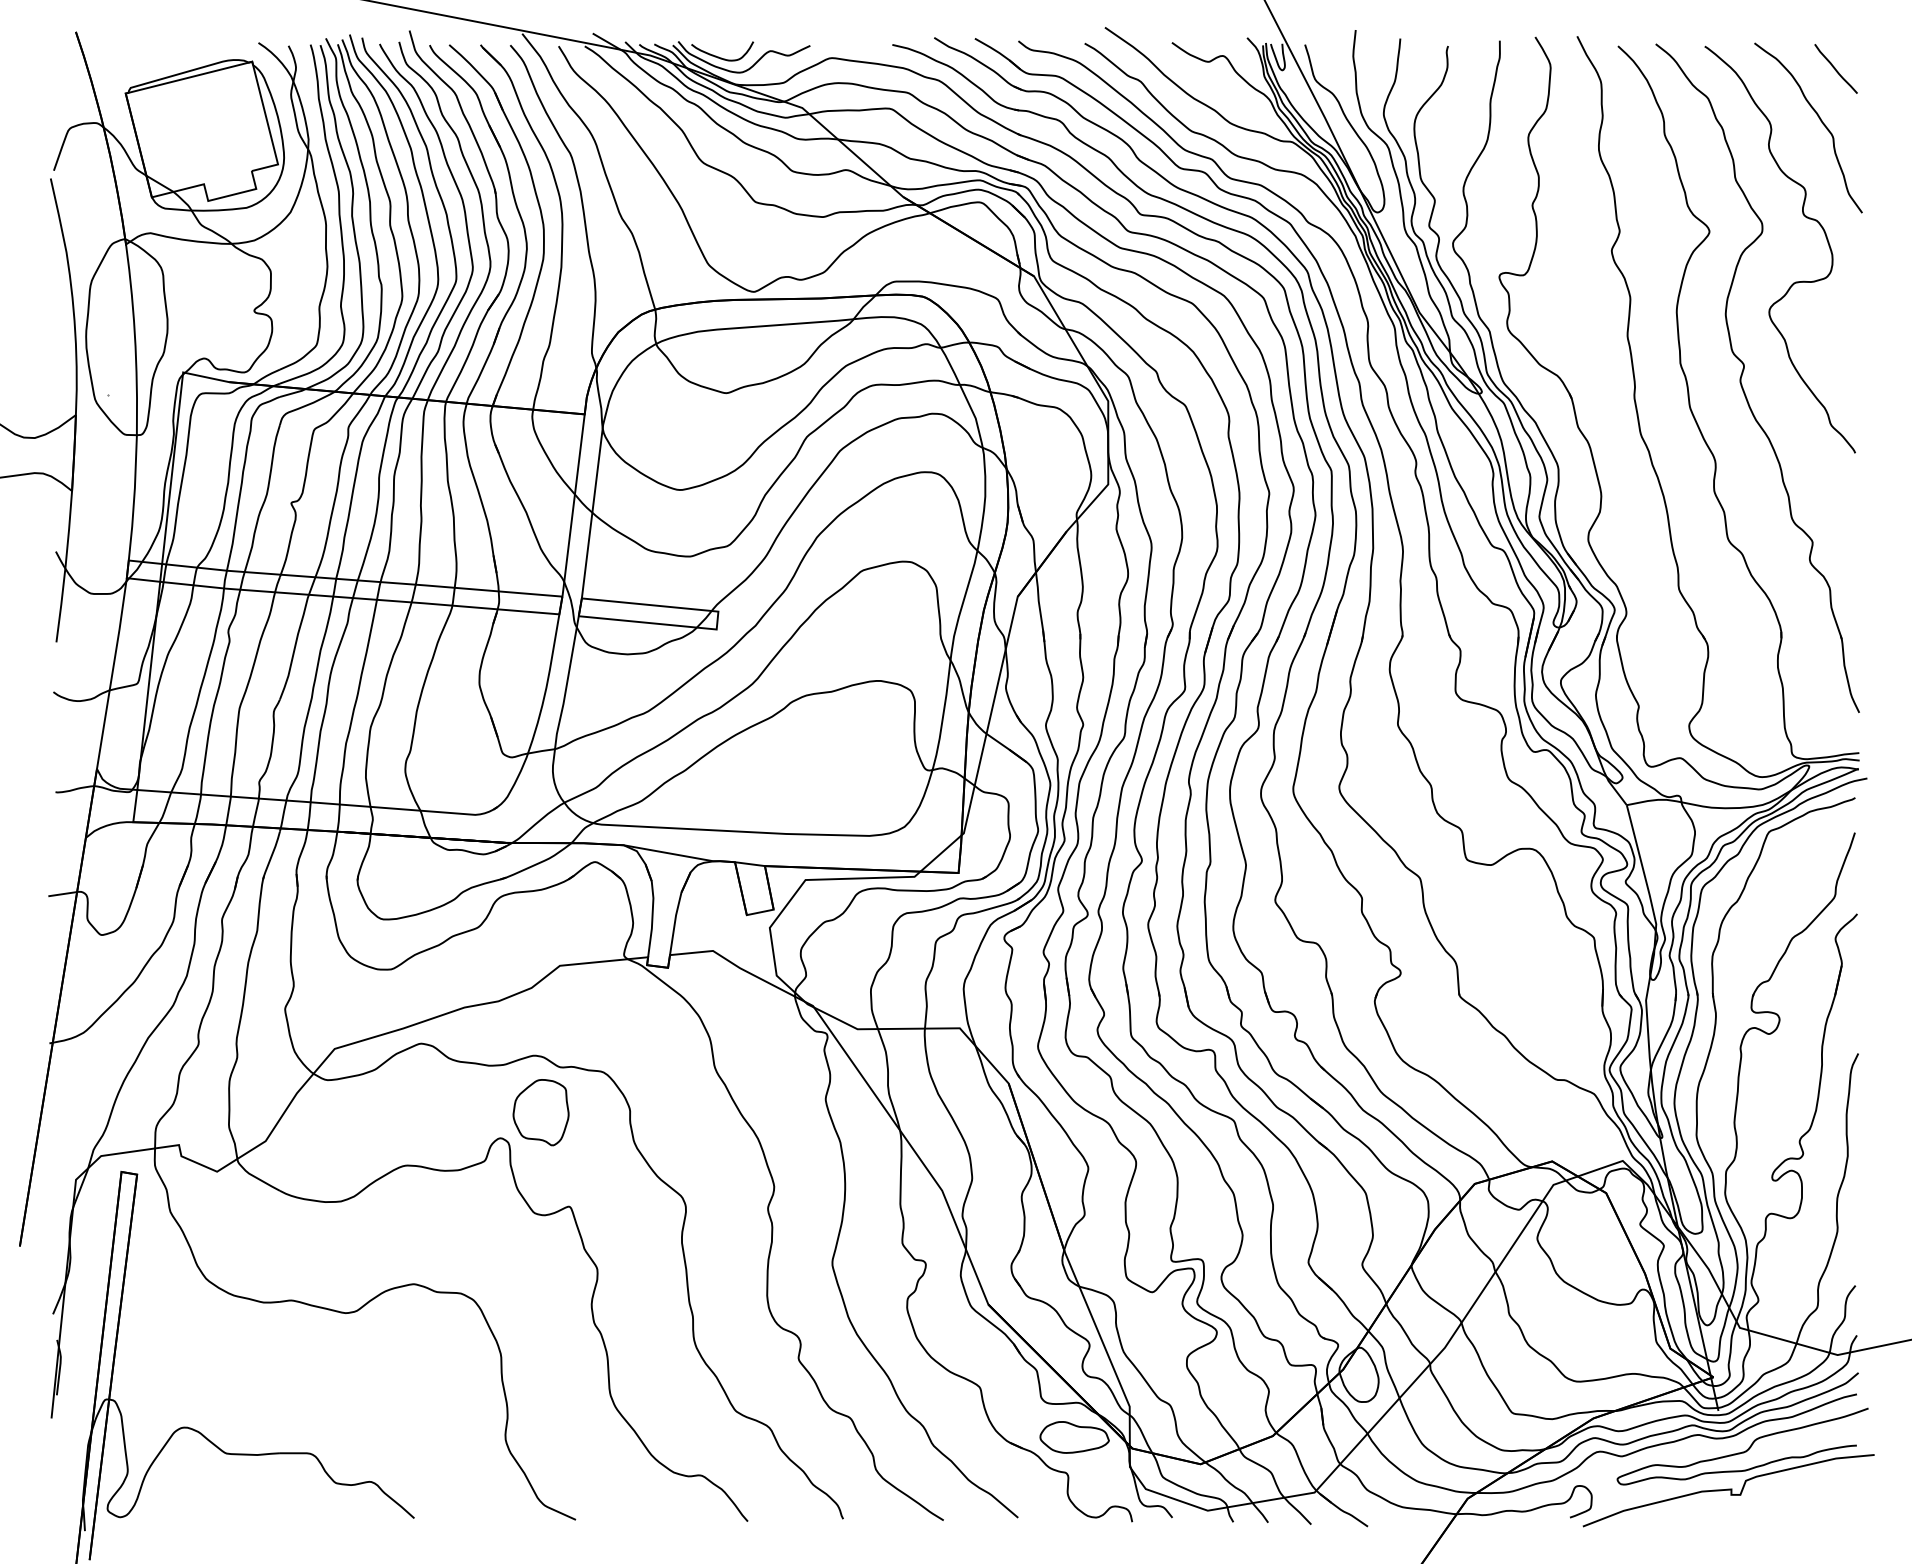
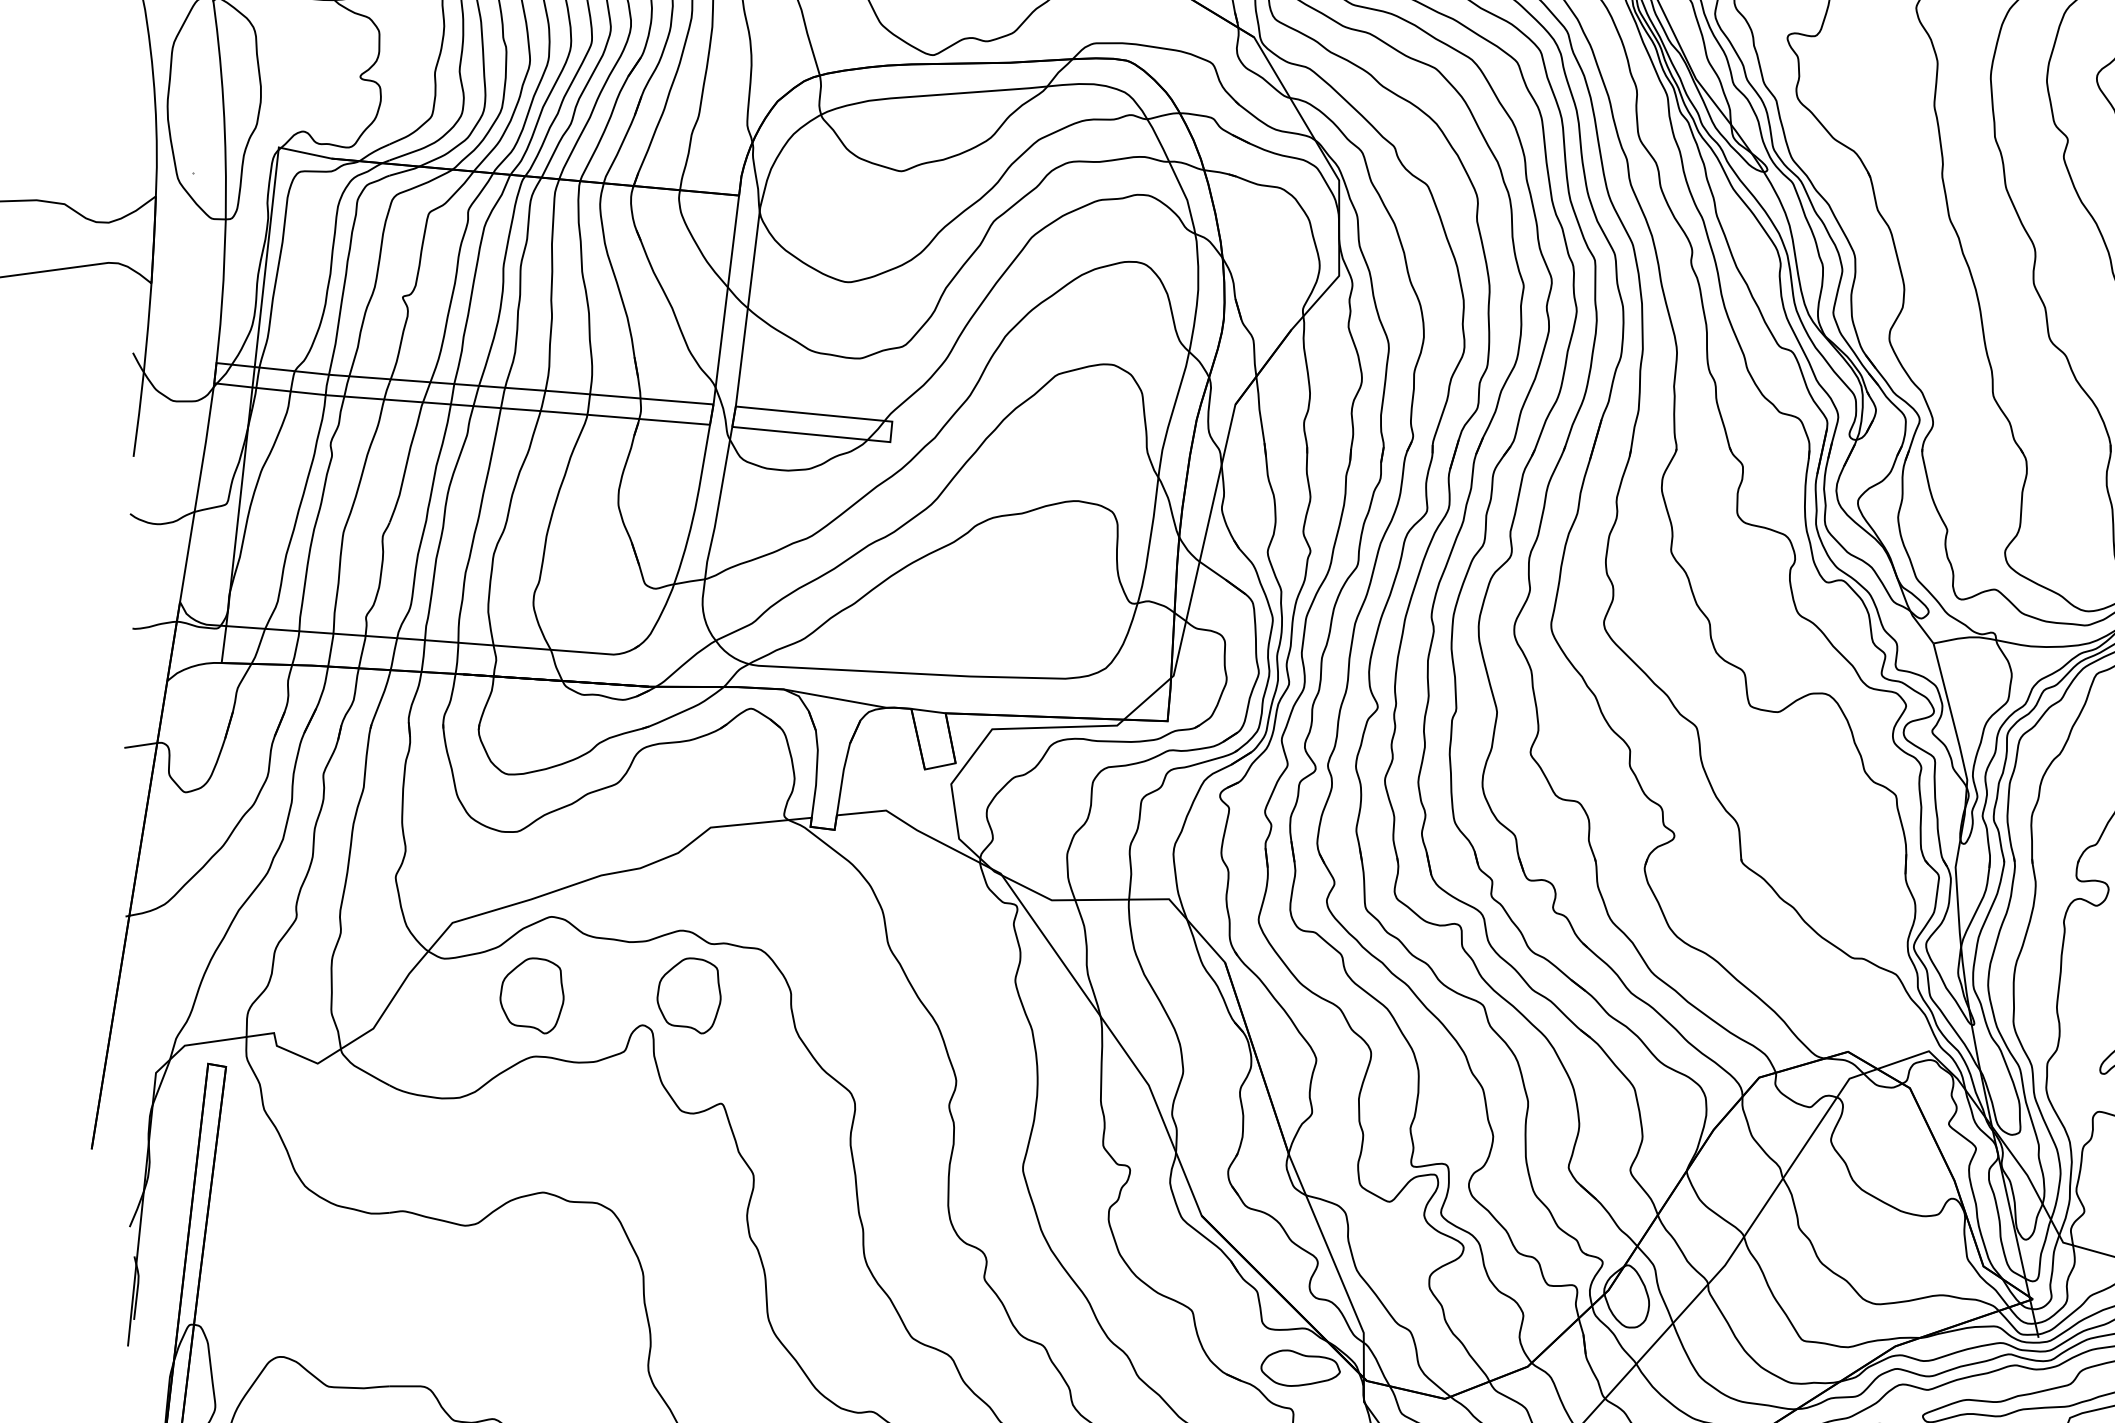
part: (403, 1112) -> (531, 995), added

